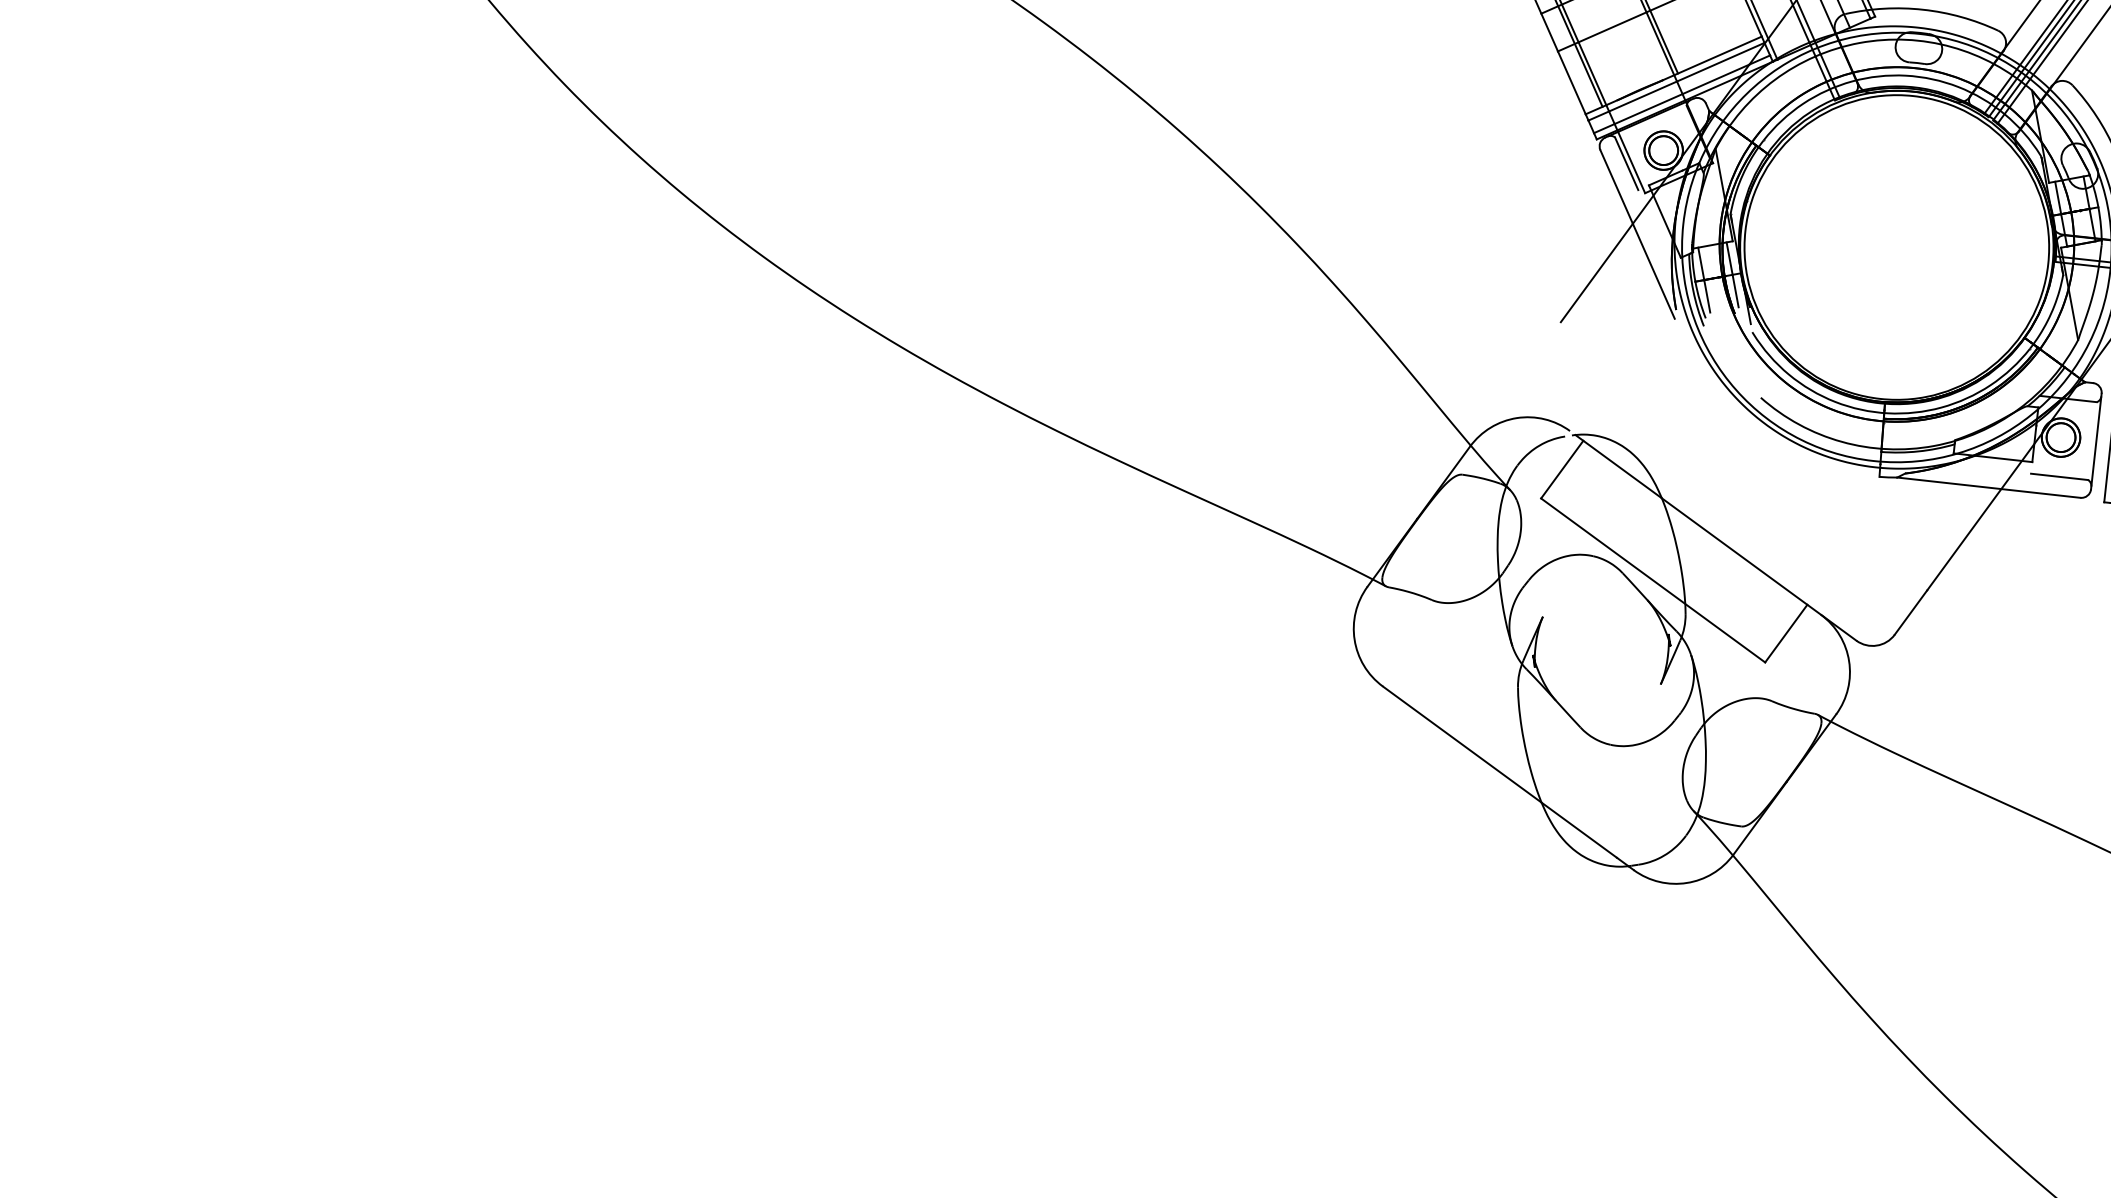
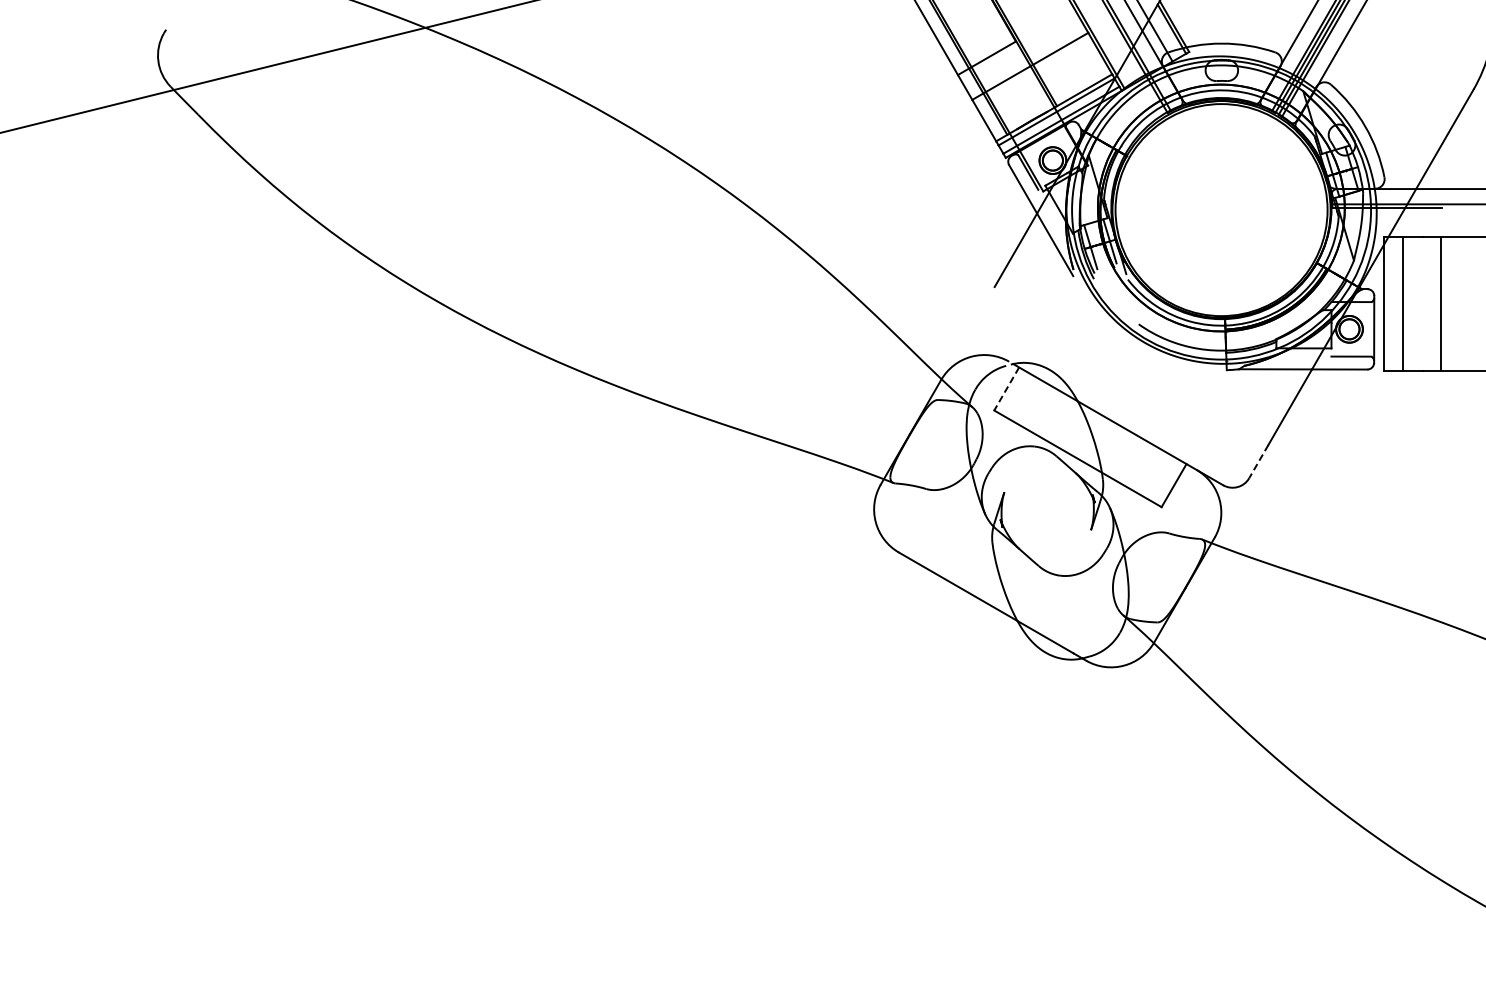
line: (1562, 468) -> (1006, 388), solid -> dashed
line: (1910, 613) -> (1258, 462), solid -> dashed

